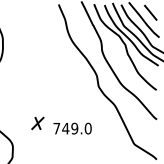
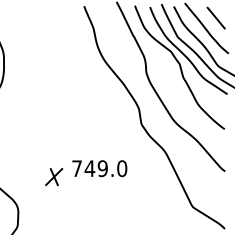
text: (72, 128) -> (99, 168), moved

